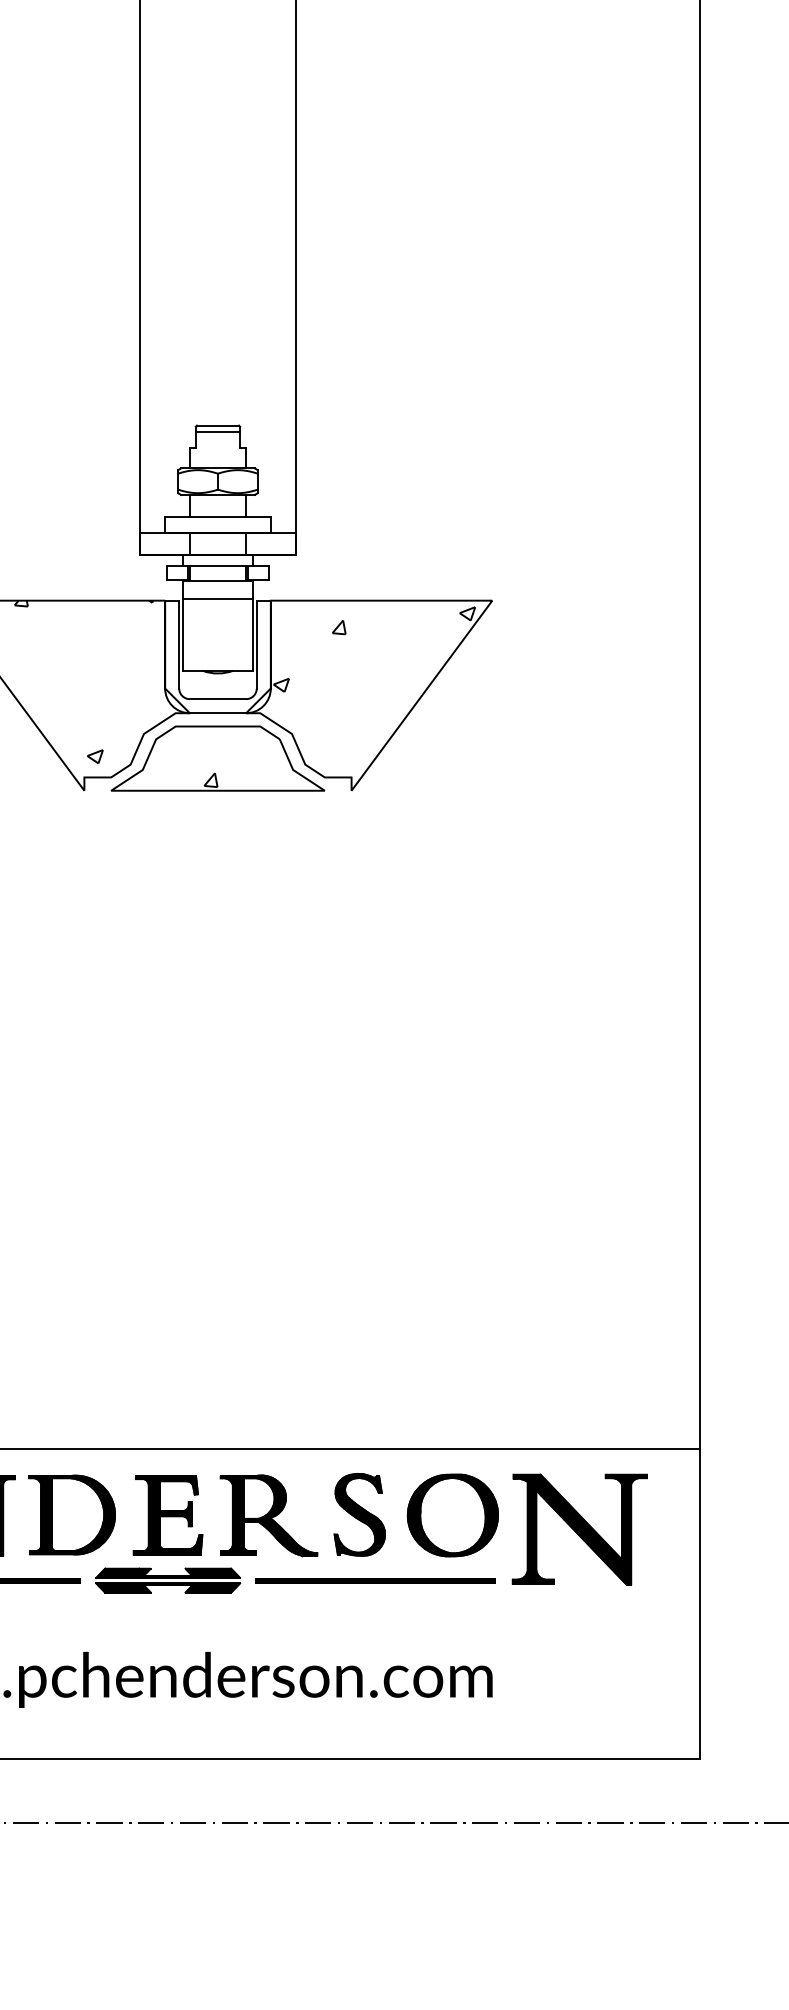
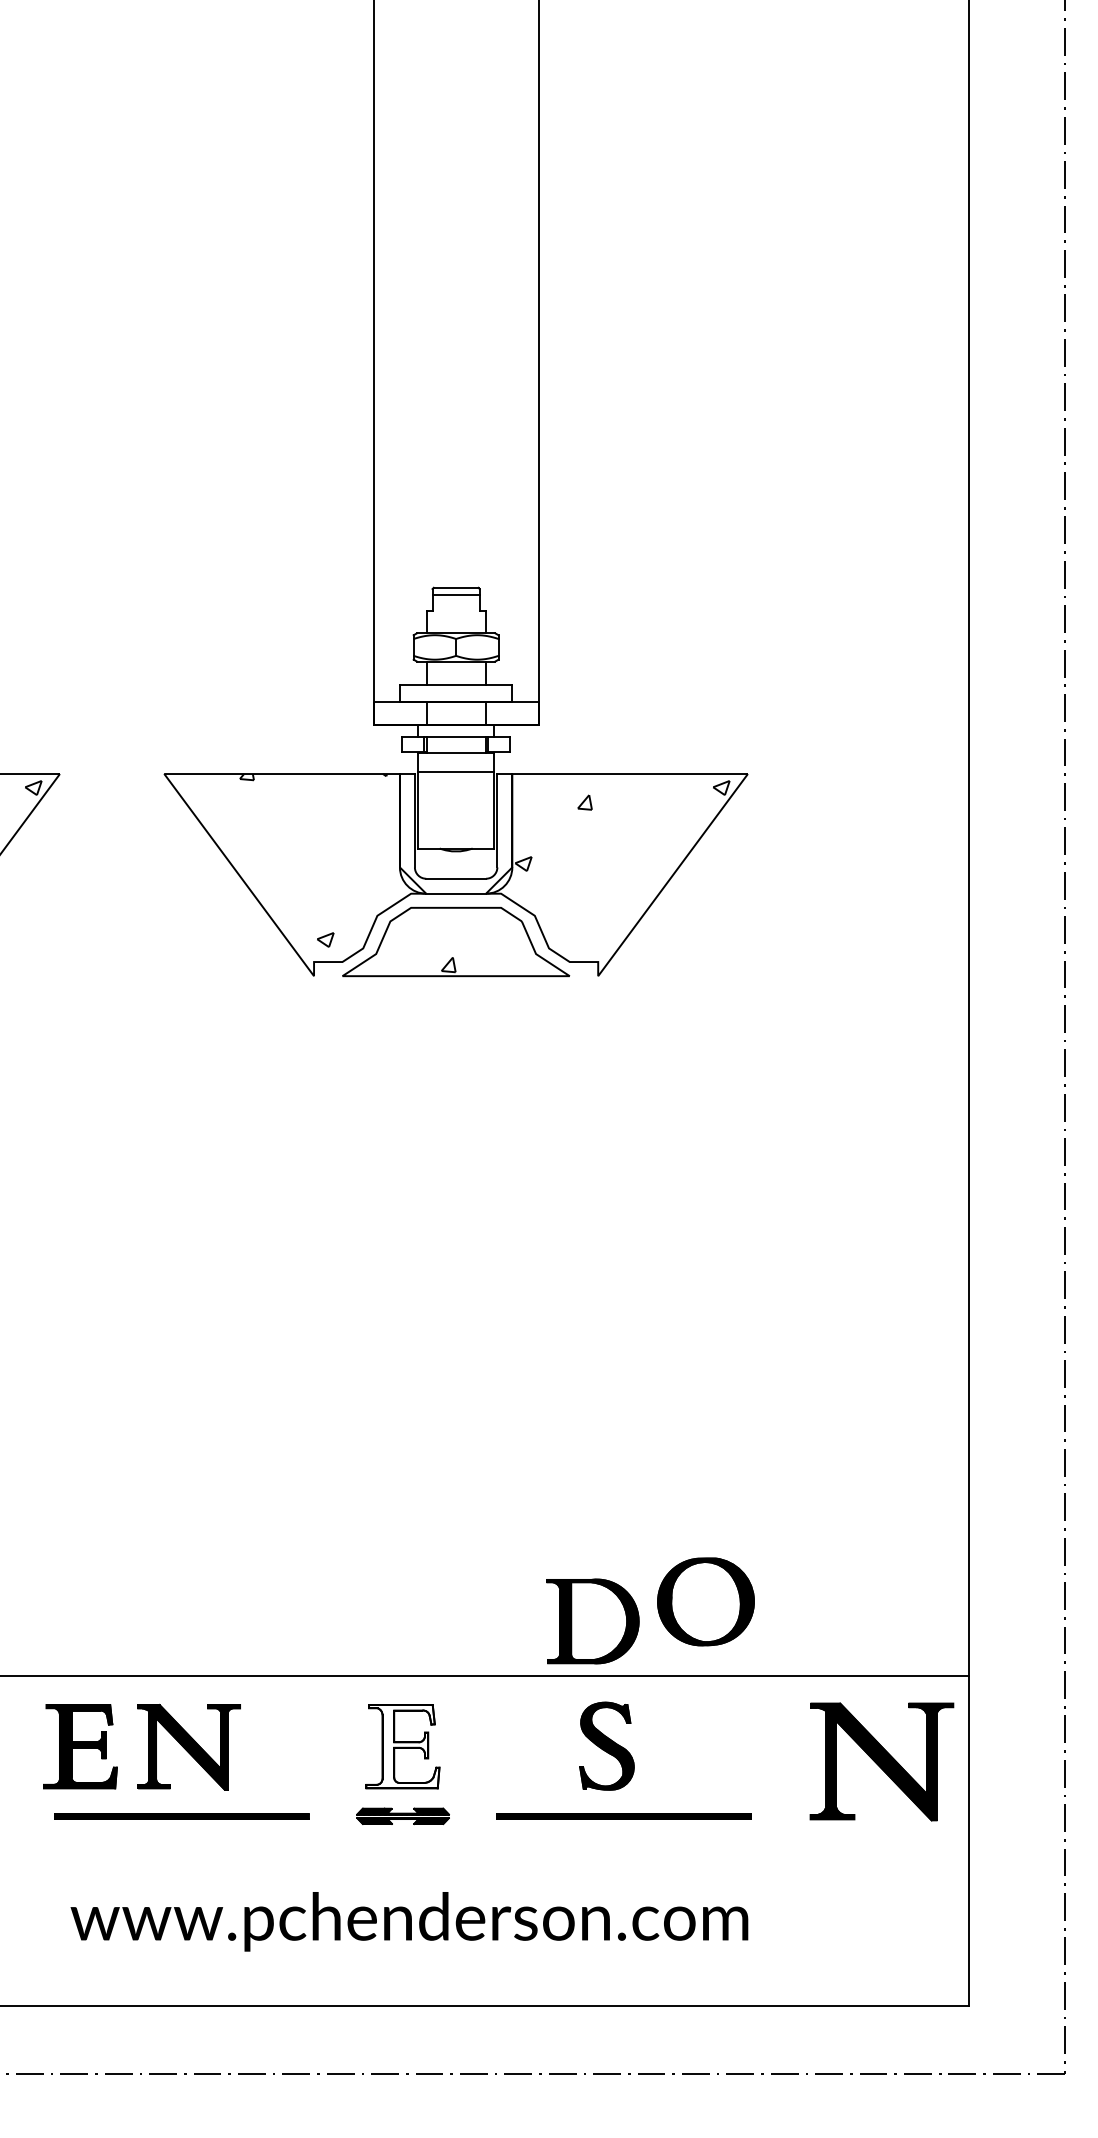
part: (71, 1515) -> (592, 1621), moved
fill: (167, 1515) -> (402, 1746), removed
part: (452, 1515) -> (705, 1601), moved
part: (269, 1516) -> (510, 1747), removed
part: (579, 1529) -> (881, 1761), moved
part: (167, 1580) -> (402, 1816), size x0.6

